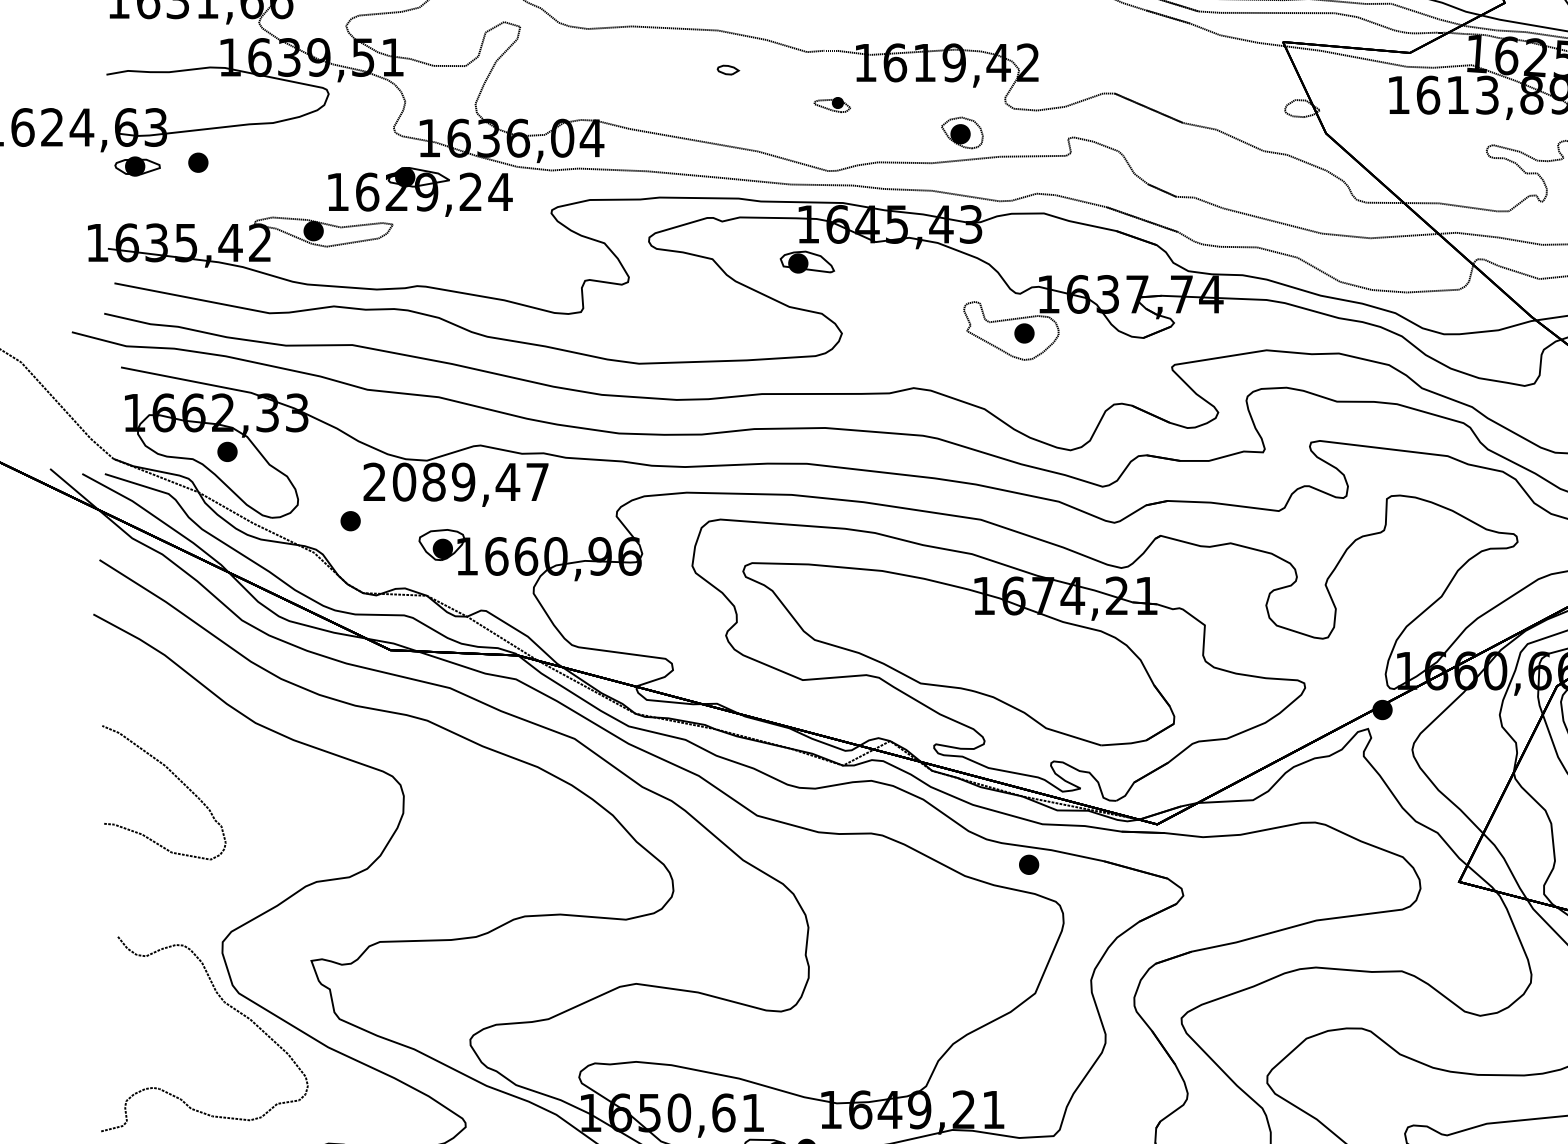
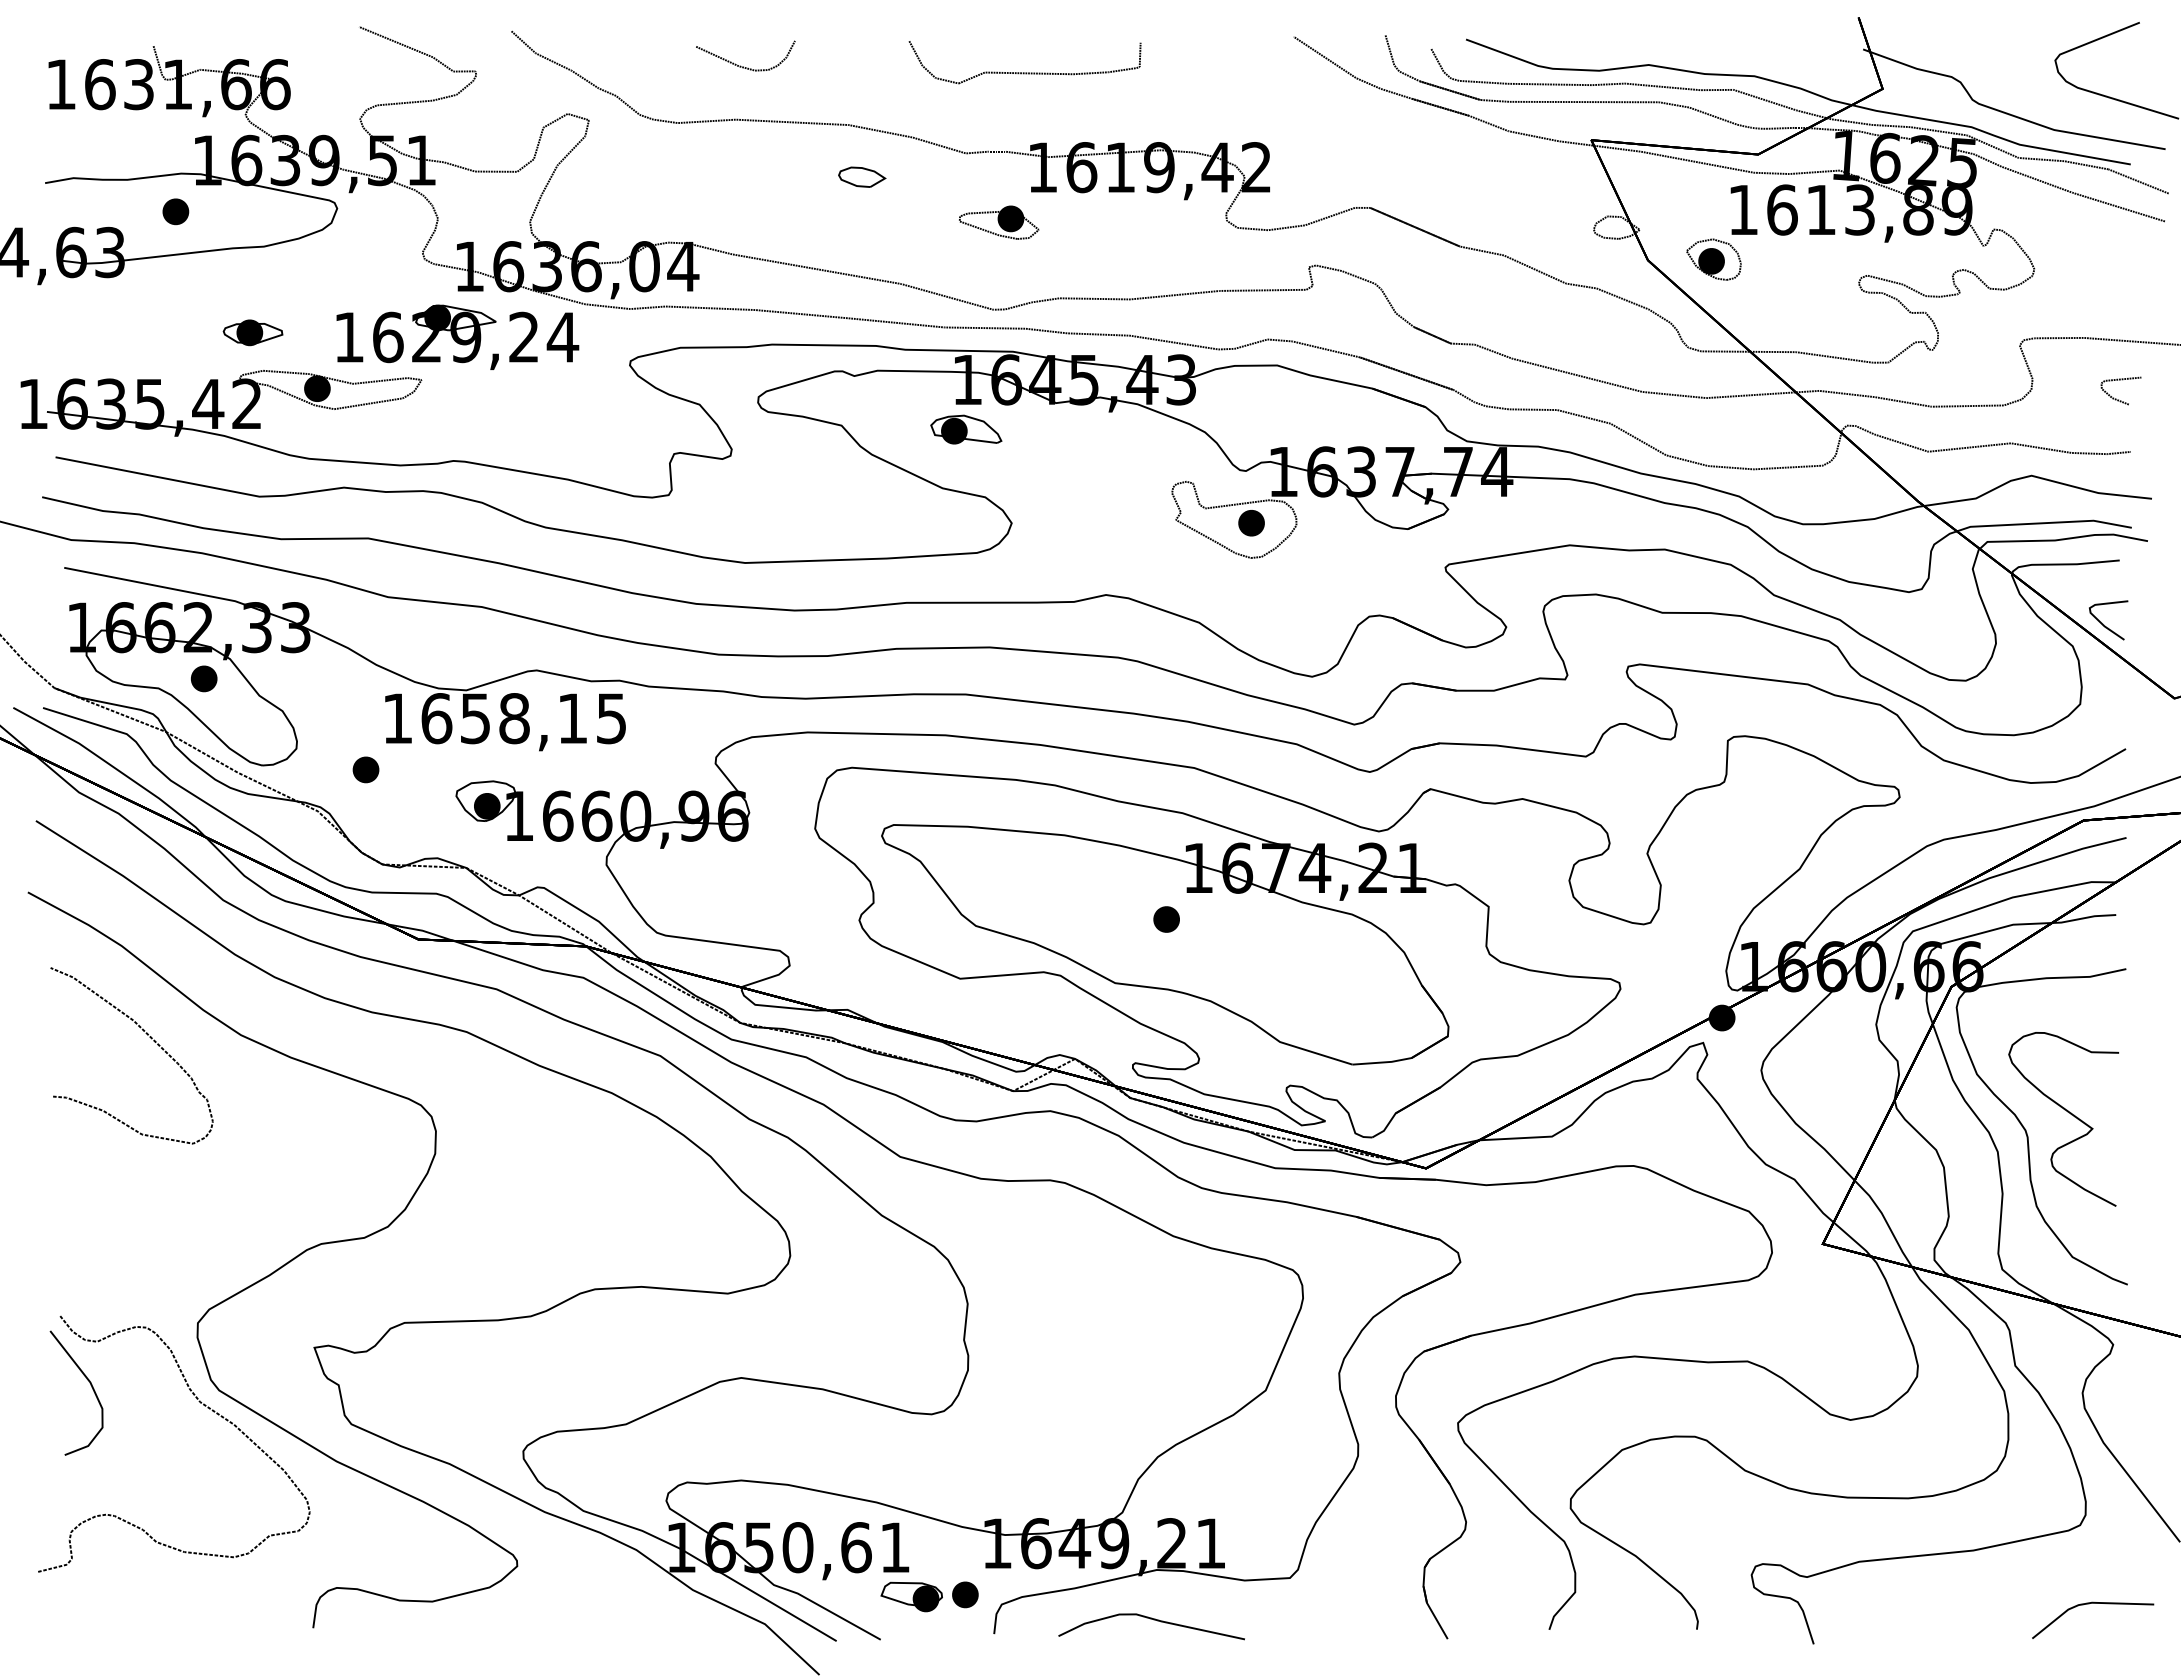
part: (728, 69) -> (862, 176), size x1.67
part: (832, 104) -> (999, 222), size x1.67
part: (962, 132) -> (1713, 259), moved
part: (198, 162) -> (175, 211), moved
part: (137, 166) -> (252, 332), moved
text: (456, 482) -> (504, 718), 2089,47 -> 1658,15
curve: (177, 778) -> (149, 1037), moved
part: (1028, 864) -> (1166, 919), moved
part: (141, 989) -> (90, 1385), added

